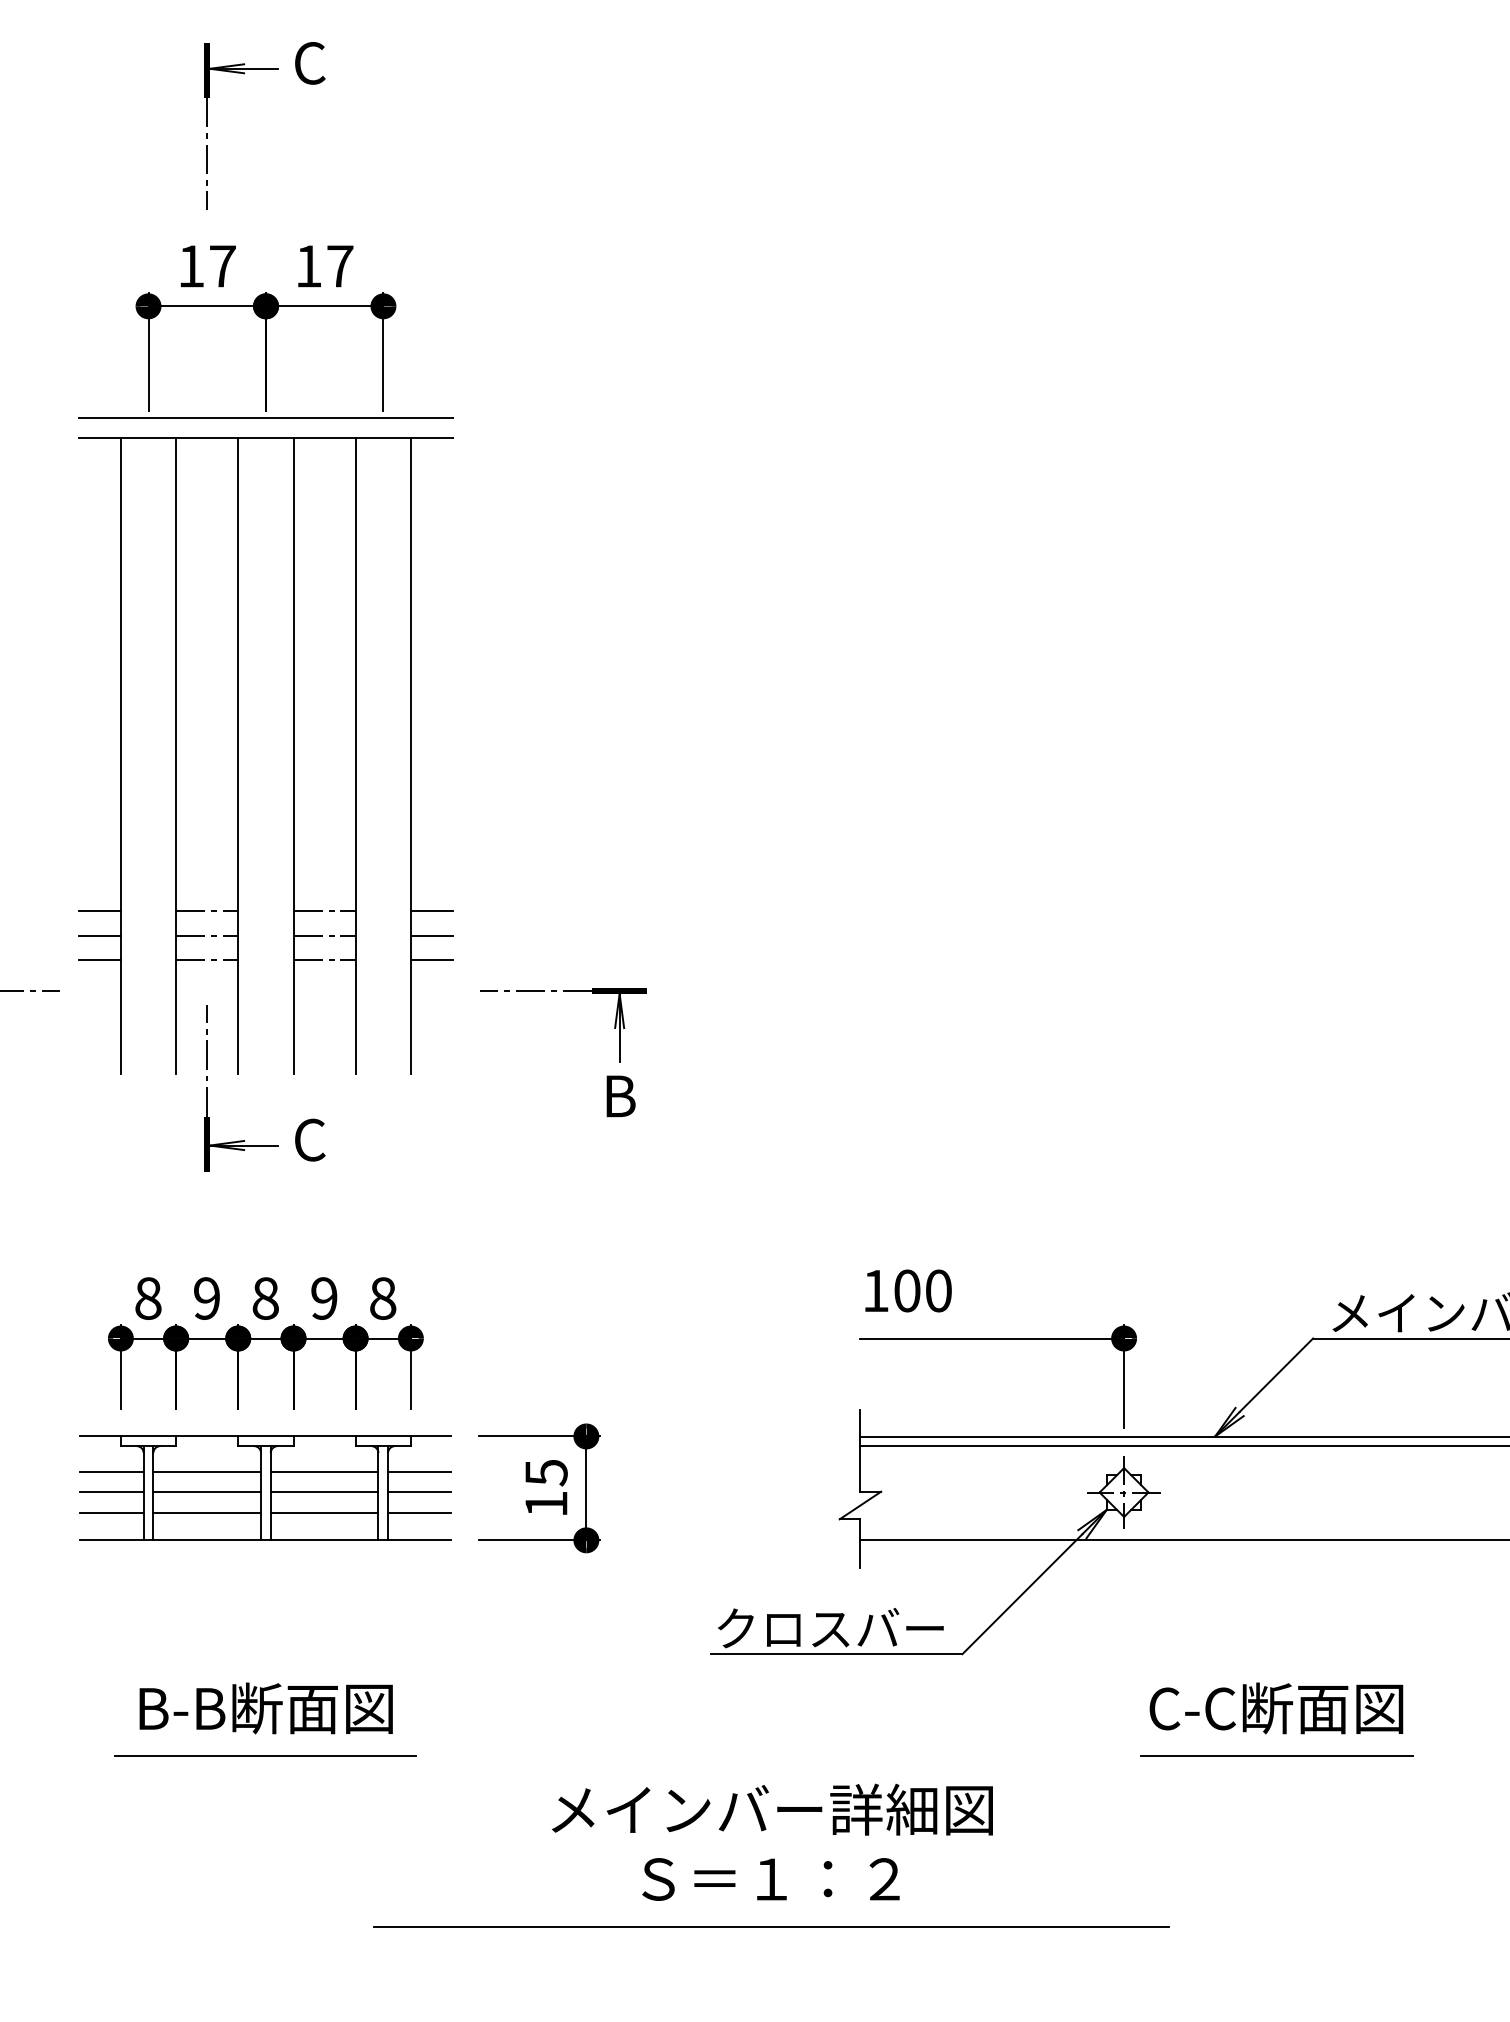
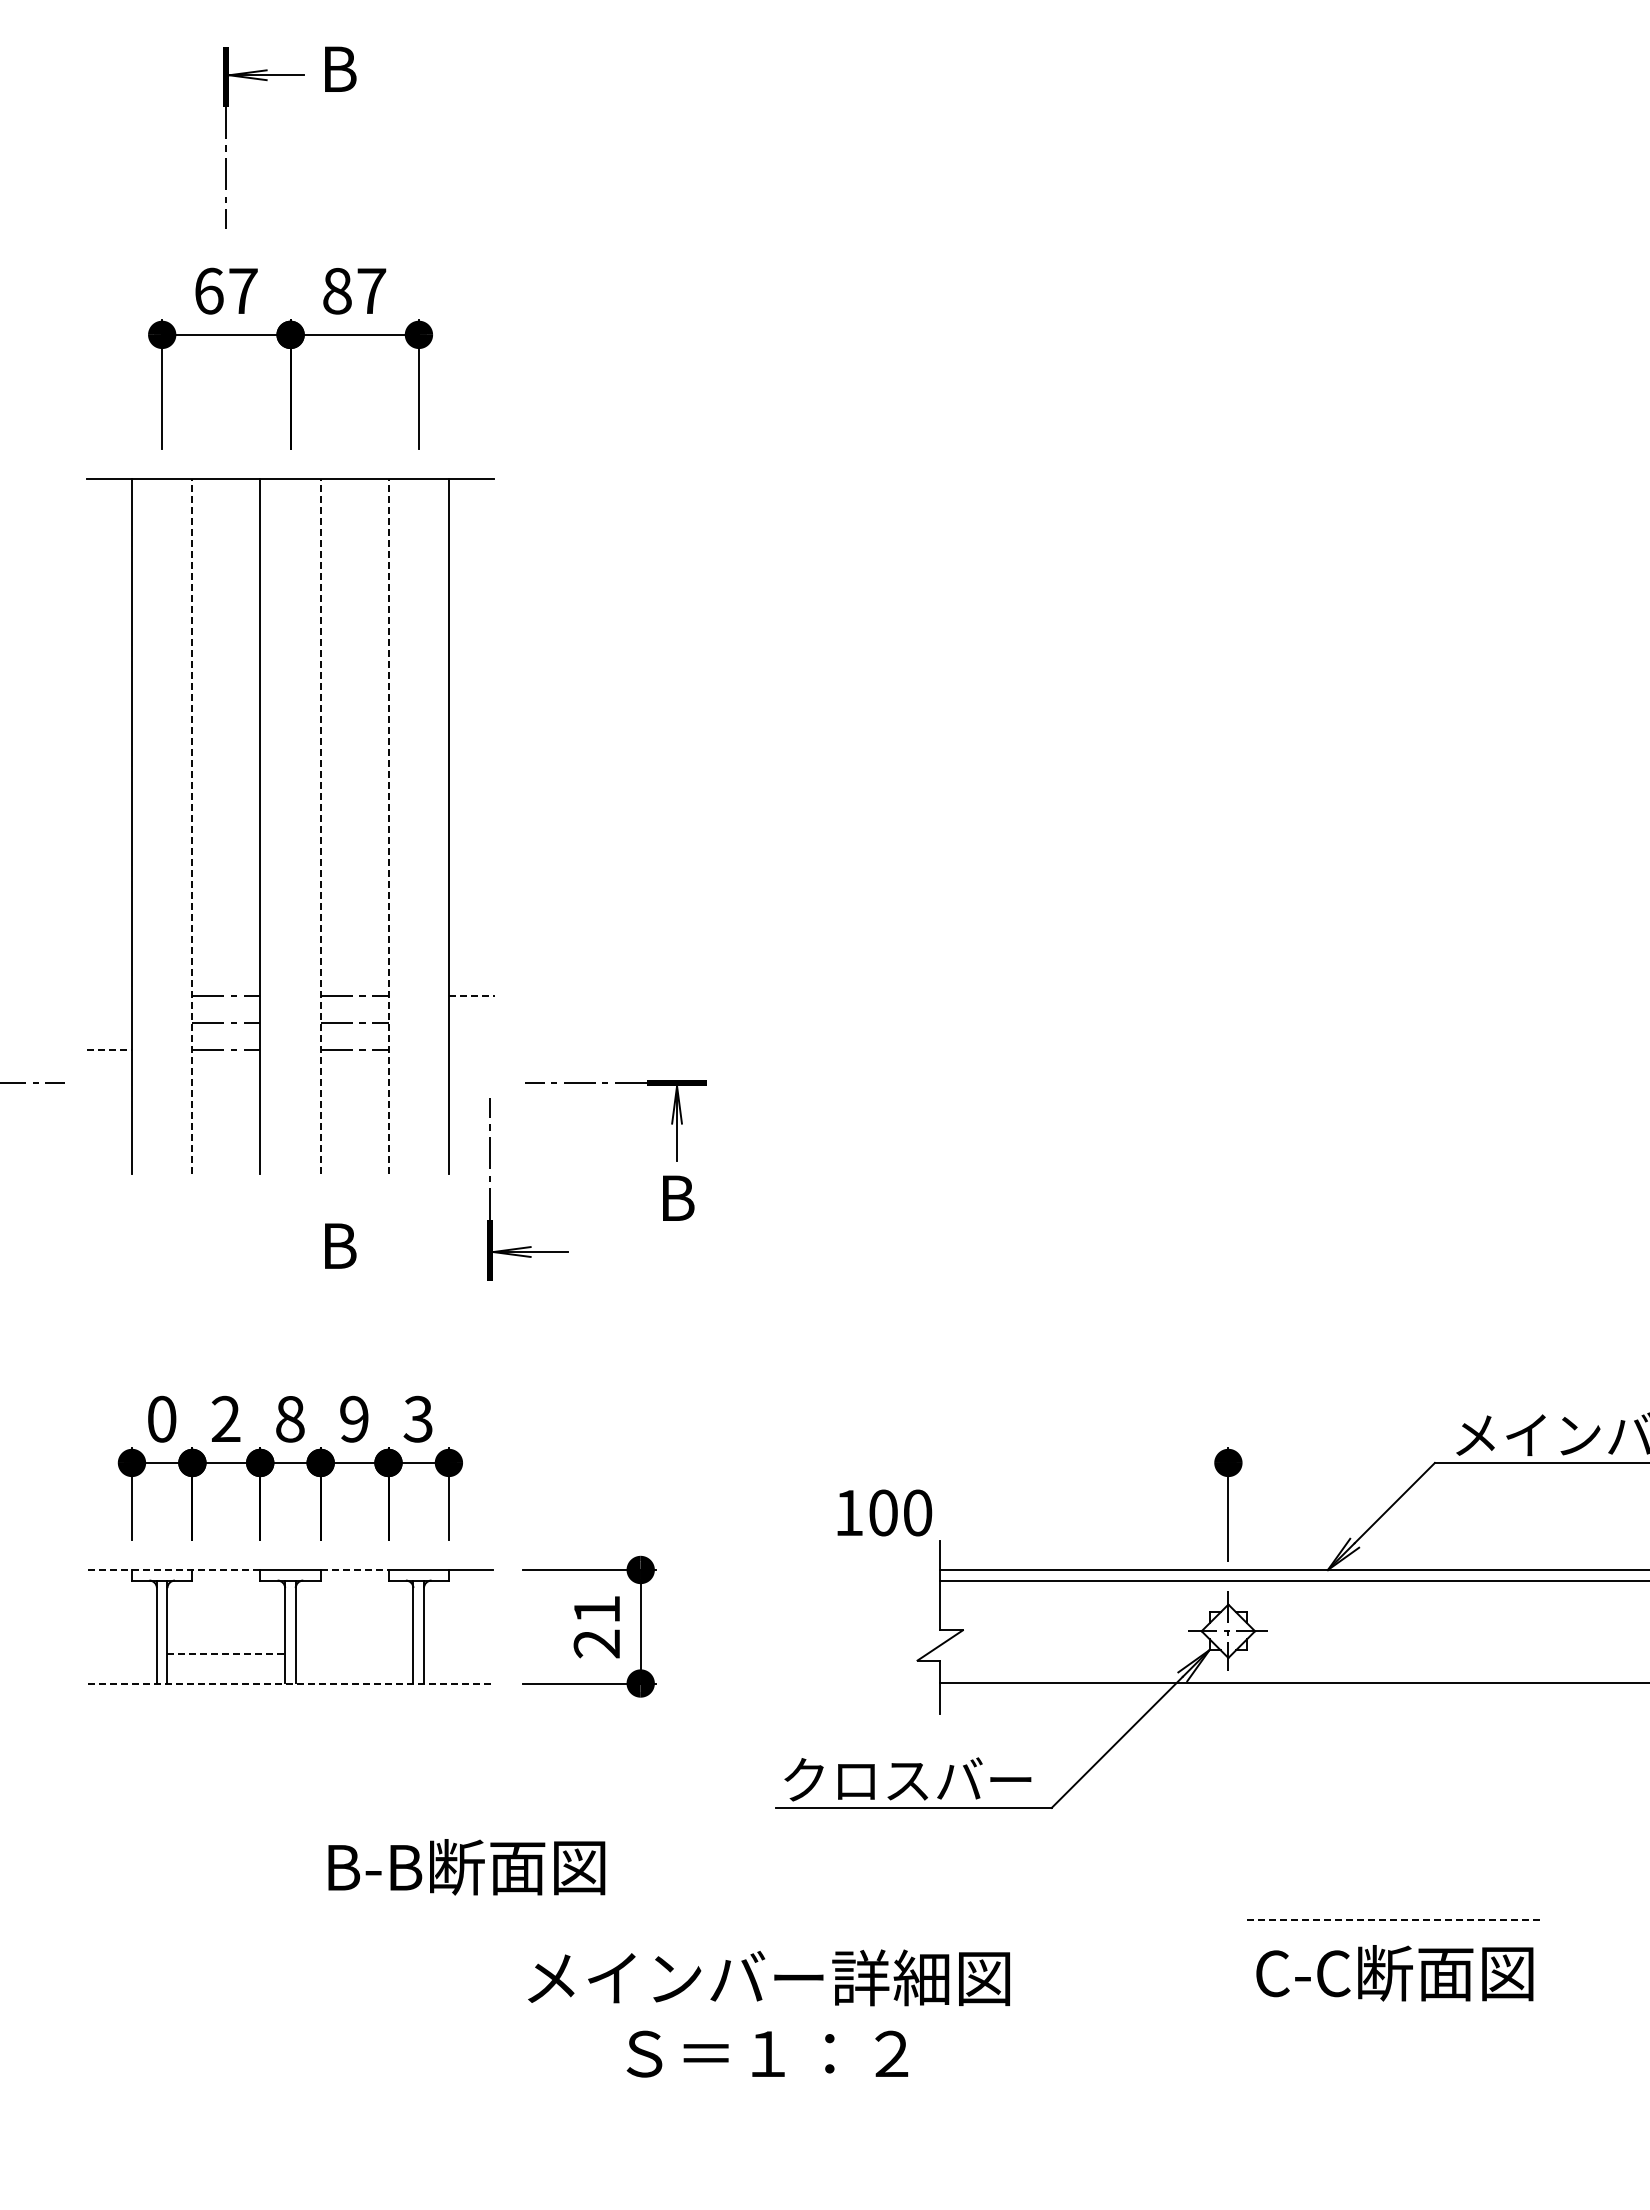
text: (310, 63) -> (339, 69), C -> B
text: (191, 265) -> (209, 290), 17 -> 67
text: (308, 266) -> (337, 291), 17 -> 87
line: (265, 417) -> (290, 456), removed
line: (176, 756) -> (192, 826), solid -> dashed
line: (293, 756) -> (320, 826), solid -> dashed
line: (355, 756) -> (388, 826), solid -> dashed
line: (99, 911) -> (108, 996), removed
line: (431, 911) -> (471, 996), solid -> dashed
line: (99, 935) -> (108, 1022), removed
line: (431, 935) -> (471, 1022), removed
line: (100, 960) -> (109, 1049), solid -> dashed
line: (431, 960) -> (471, 1049), removed
part: (207, 1088) -> (490, 1189), moved
text: (310, 1139) -> (339, 1245), C -> B
text: (908, 1290) -> (884, 1512), moved
text: (148, 1297) -> (162, 1418), 8 -> 0
text: (382, 1297) -> (417, 1418), 8 -> 3
text: (206, 1298) -> (225, 1419), 9 -> 2
line: (992, 1338) -> (1084, 1462), removed
line: (159, 1436) -> (174, 1569), solid -> dashed
line: (324, 1436) -> (354, 1569), solid -> dashed
line: (111, 1471) -> (121, 1608), removed
line: (207, 1471) -> (226, 1608), removed
line: (324, 1471) -> (354, 1608), removed
line: (419, 1471) -> (458, 1608), removed
text: (545, 1488) -> (596, 1626), 15 -> 21
line: (111, 1492) -> (121, 1631), removed
line: (206, 1492) -> (225, 1631), removed
line: (324, 1492) -> (354, 1631), removed
line: (419, 1492) -> (458, 1631), removed
line: (111, 1512) -> (121, 1653), removed
line: (207, 1512) -> (226, 1653), solid -> dashed
line: (324, 1512) -> (354, 1653), removed
line: (419, 1512) -> (458, 1653), removed
line: (265, 1540) -> (290, 1683), solid -> dashed
text: (265, 1708) -> (466, 1867), moved
text: (1276, 1708) -> (1394, 1973), moved
line: (265, 1756) -> (289, 1919), removed
line: (1277, 1756) -> (1395, 1919), solid -> dashed
text: (771, 1842) -> (768, 2013), moved
line: (771, 1927) -> (842, 2106), removed

